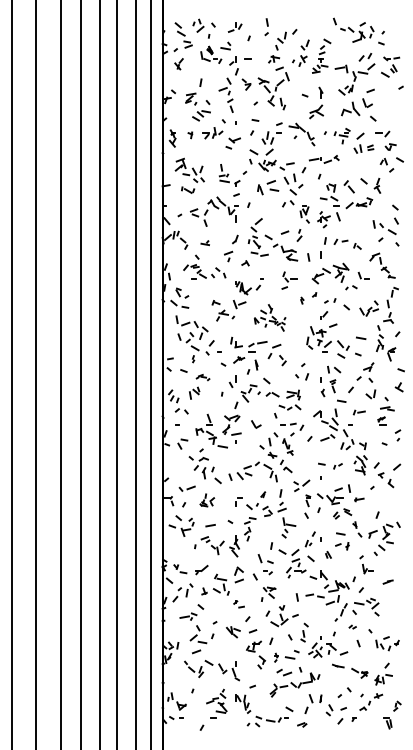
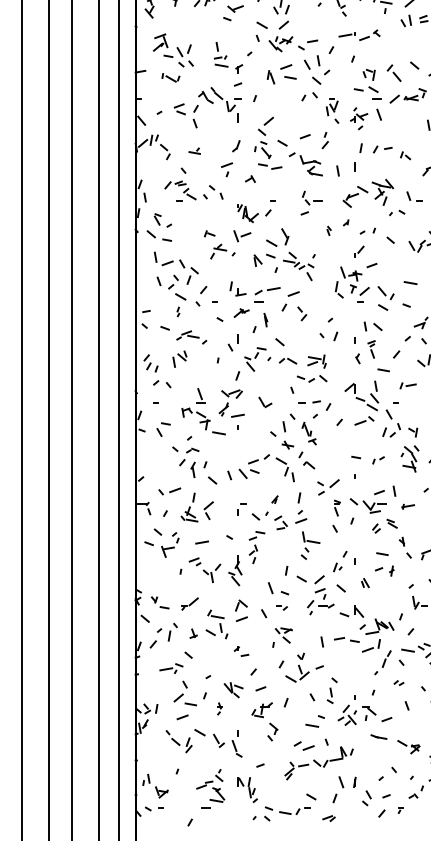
part: (269, 317) -> (283, 254), size x1.43
part: (202, 377) -> (190, 337), size x1.67
part: (207, 500) -> (197, 507), size x1.67
part: (276, 657) -> (219, 708), moved

